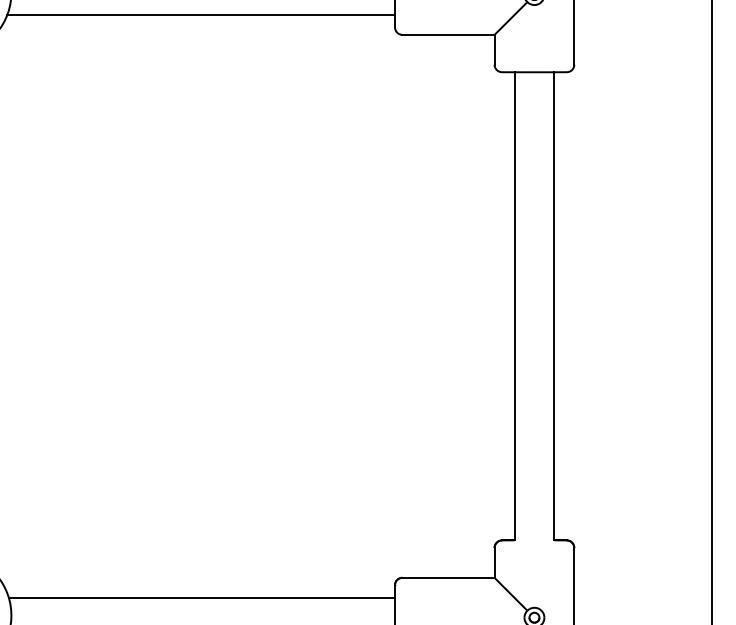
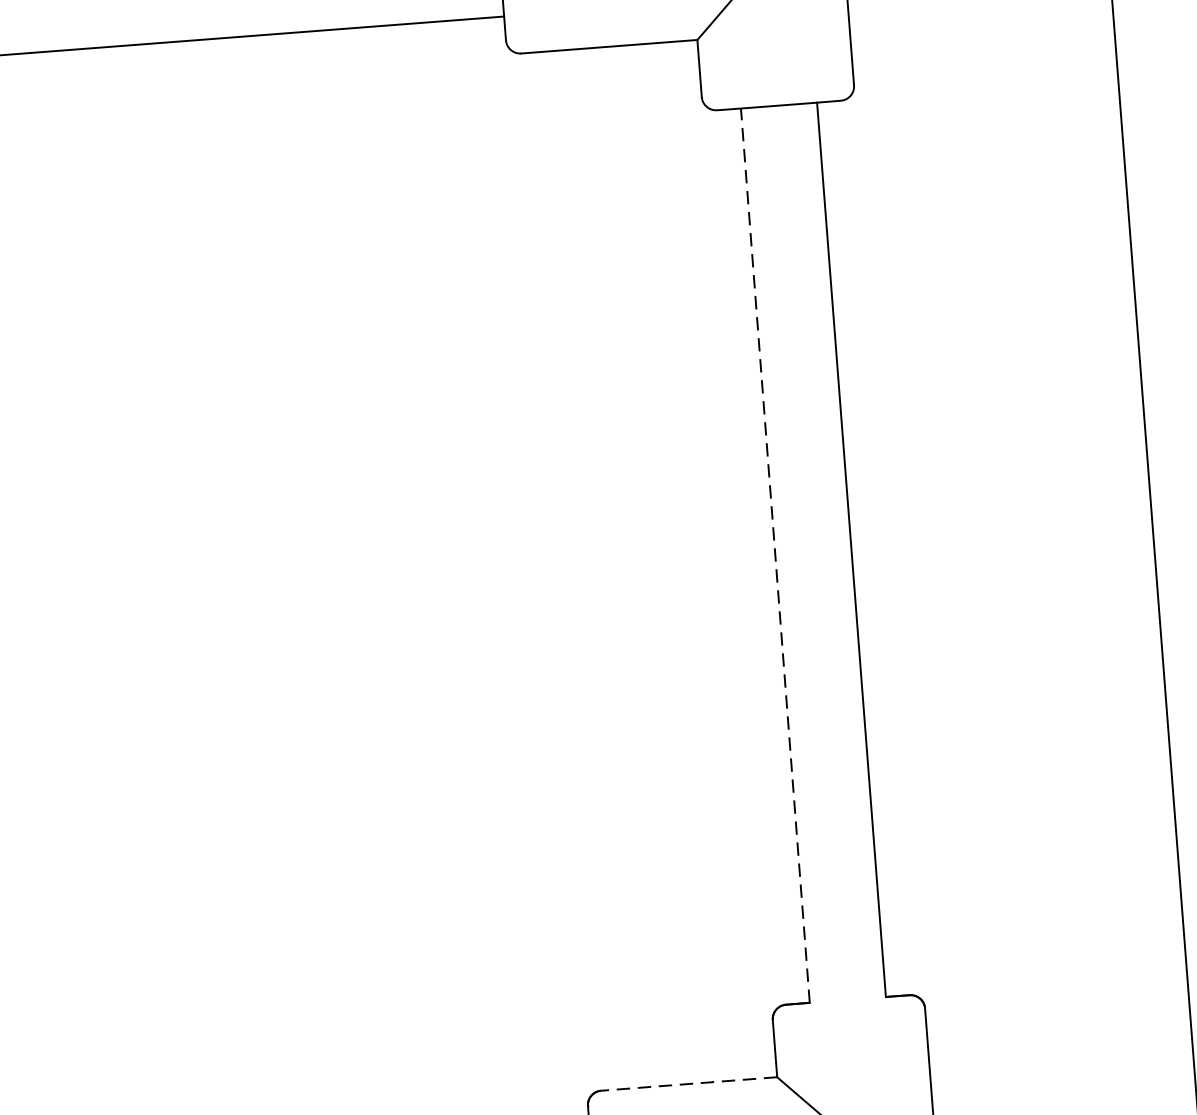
line: (514, 305) -> (775, 554), solid -> dashed
line: (448, 577) -> (689, 1083), solid -> dashed

